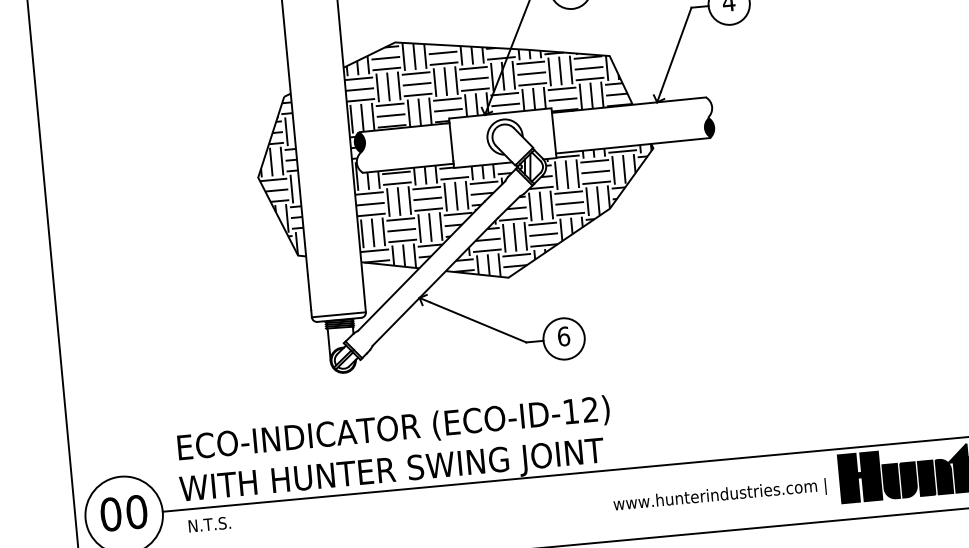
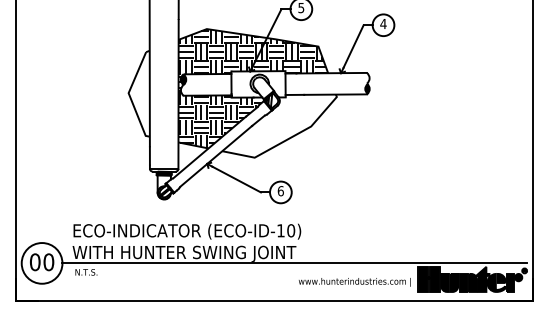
hatch: (279, 180) -> (139, 95), removed
hatch: (551, 212) -> (280, 125), removed
text: (590, 409) -> (291, 230), (ECO-ID-12) -> (ECO-ID-10)

